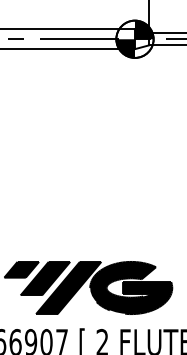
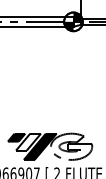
fill: (45, 277) -> (28, 141), removed
fill: (130, 287) -> (71, 146), removed

